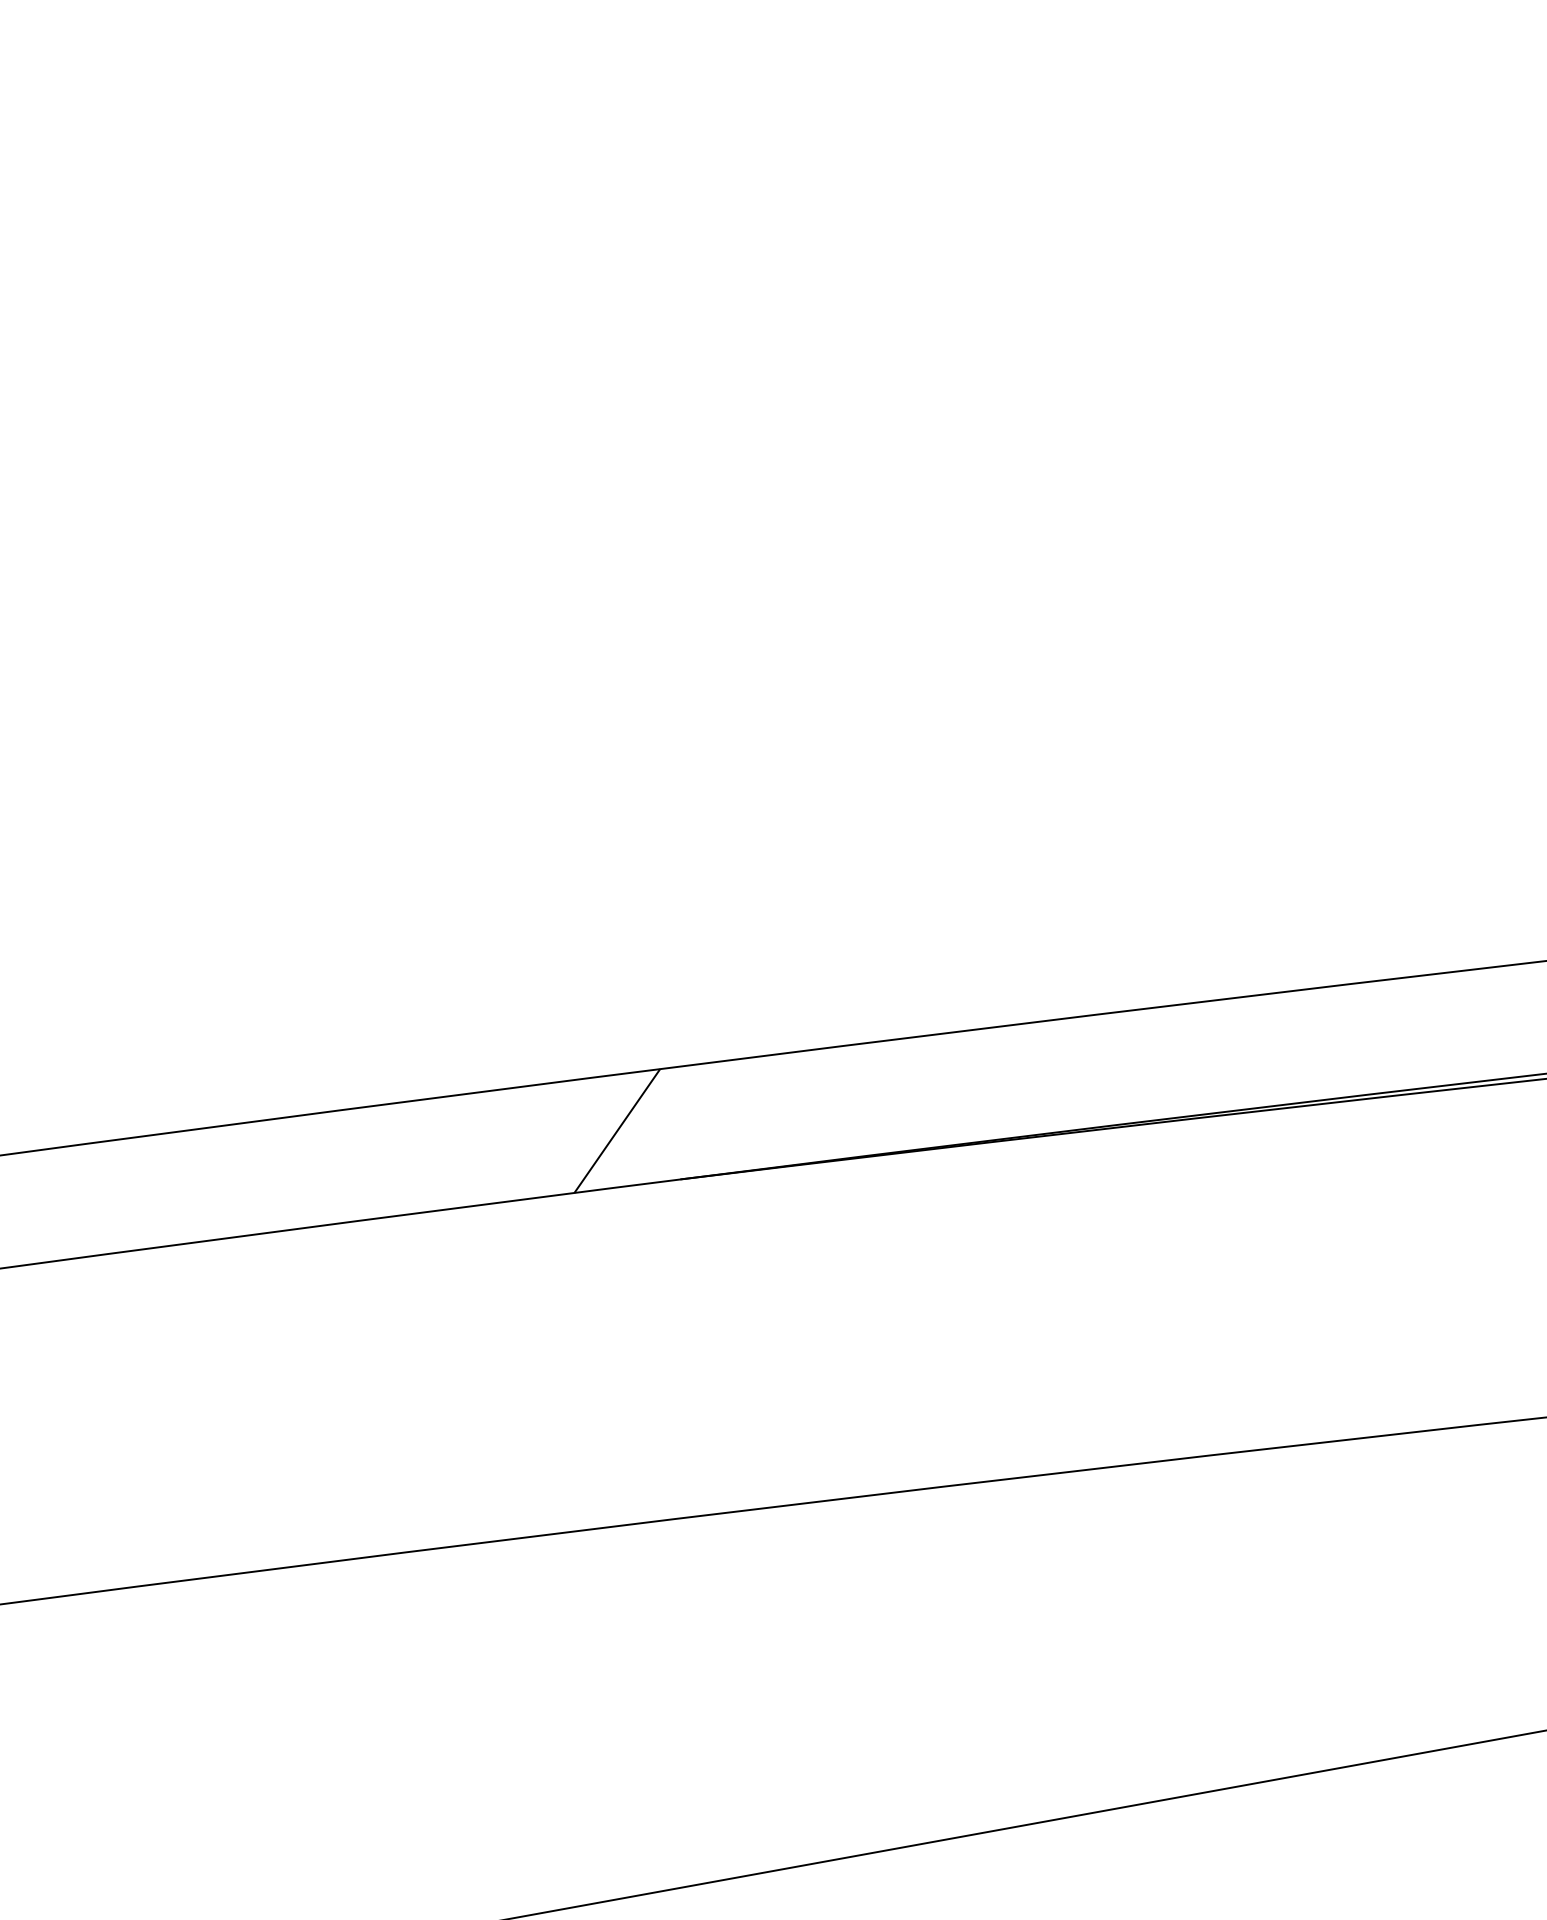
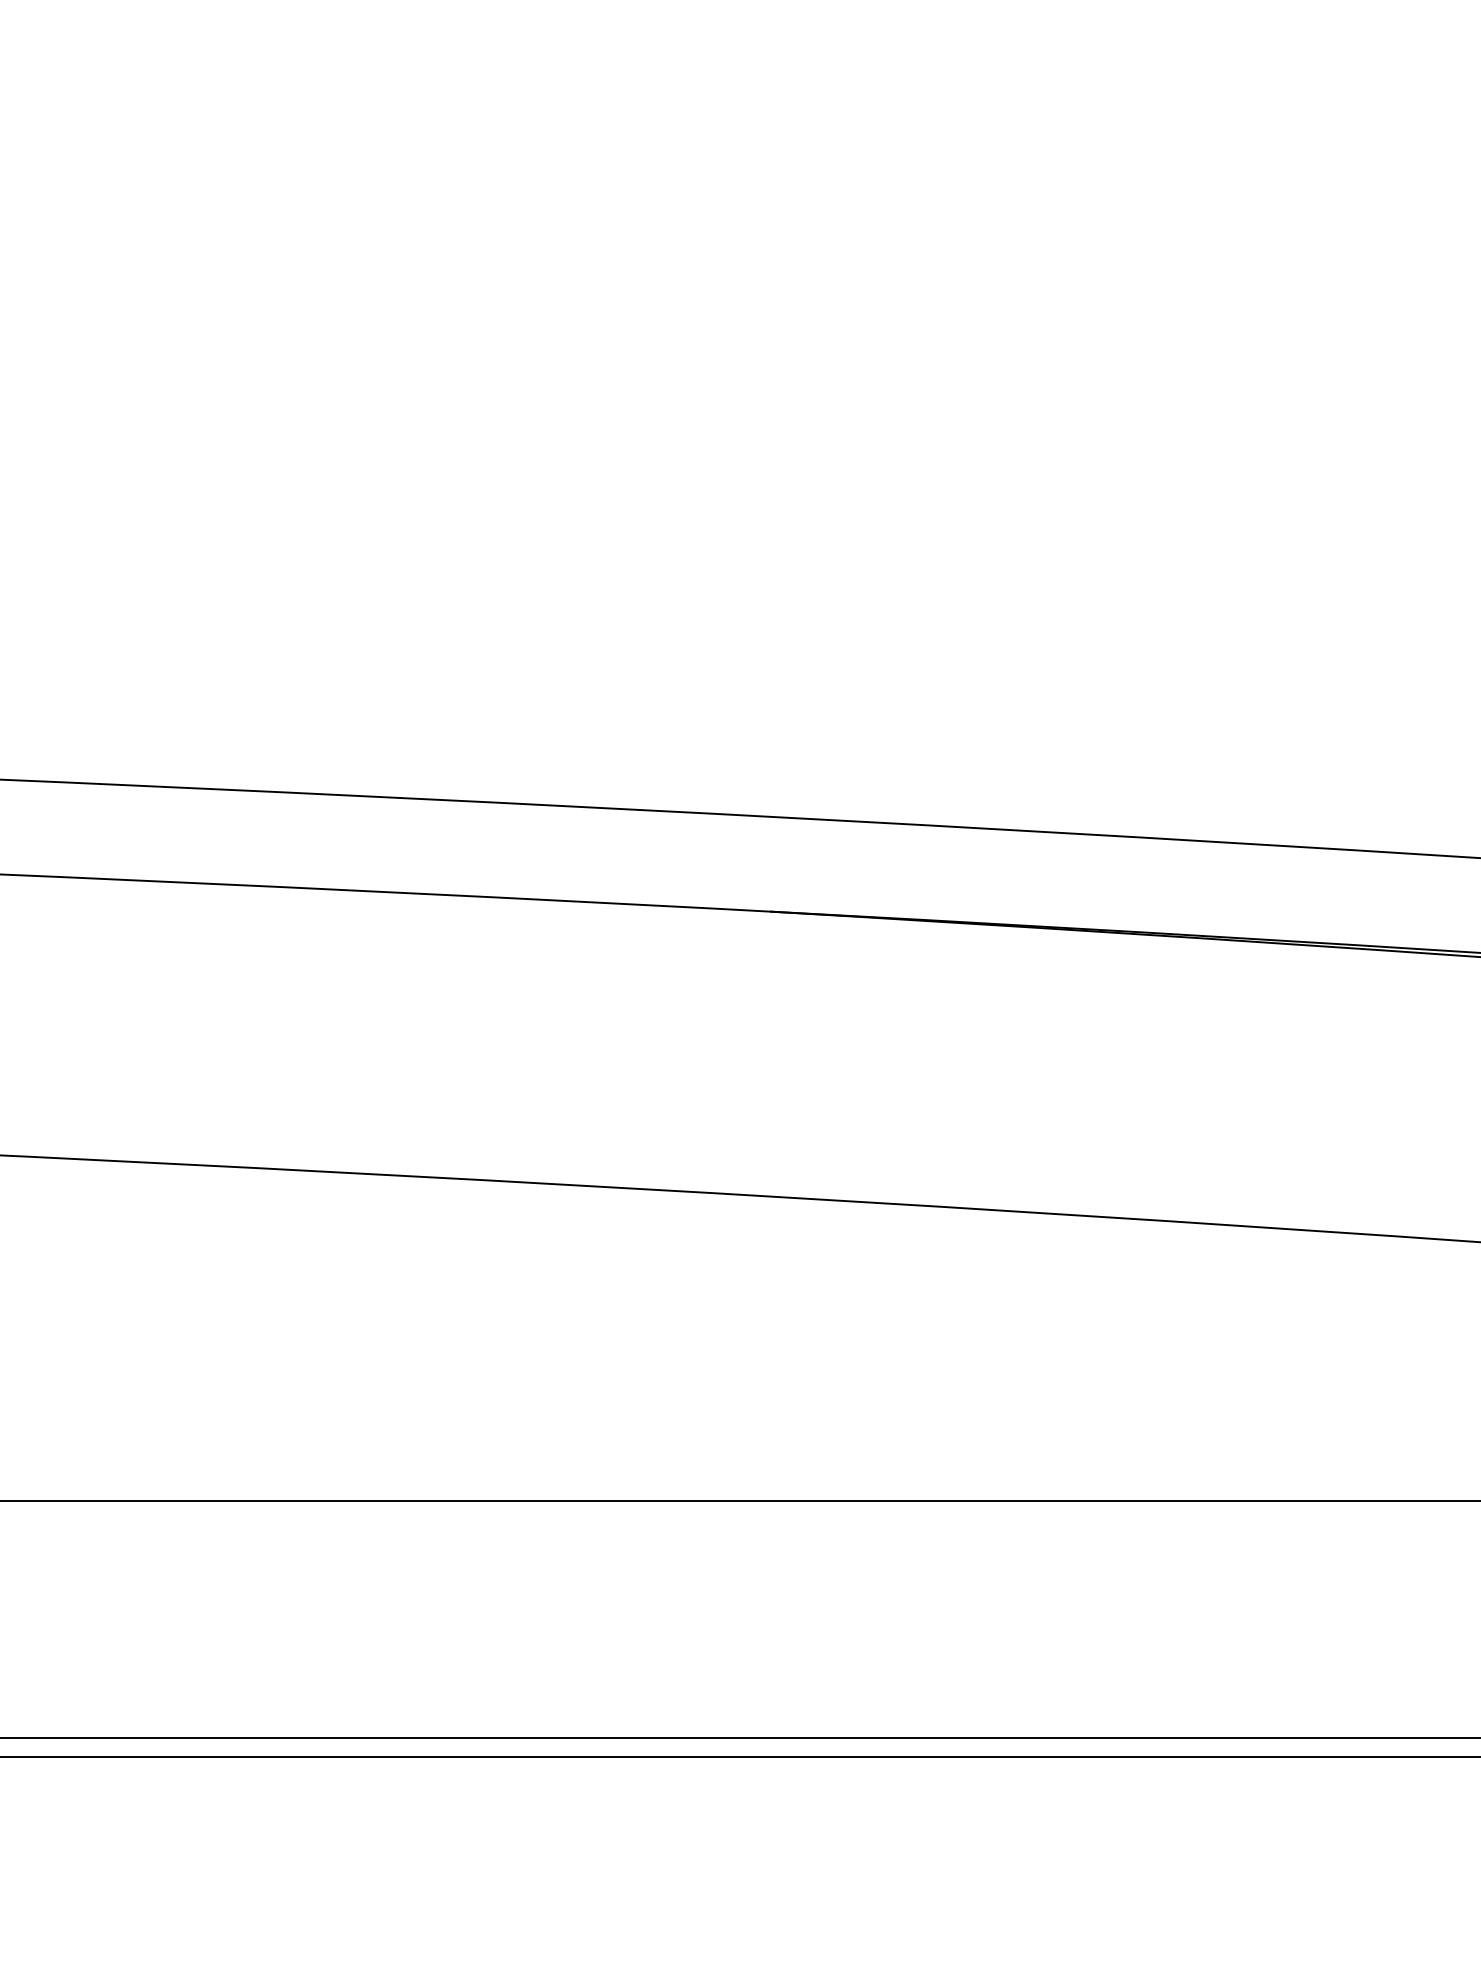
hatch: (616, 1130) -> (724, 861), removed

